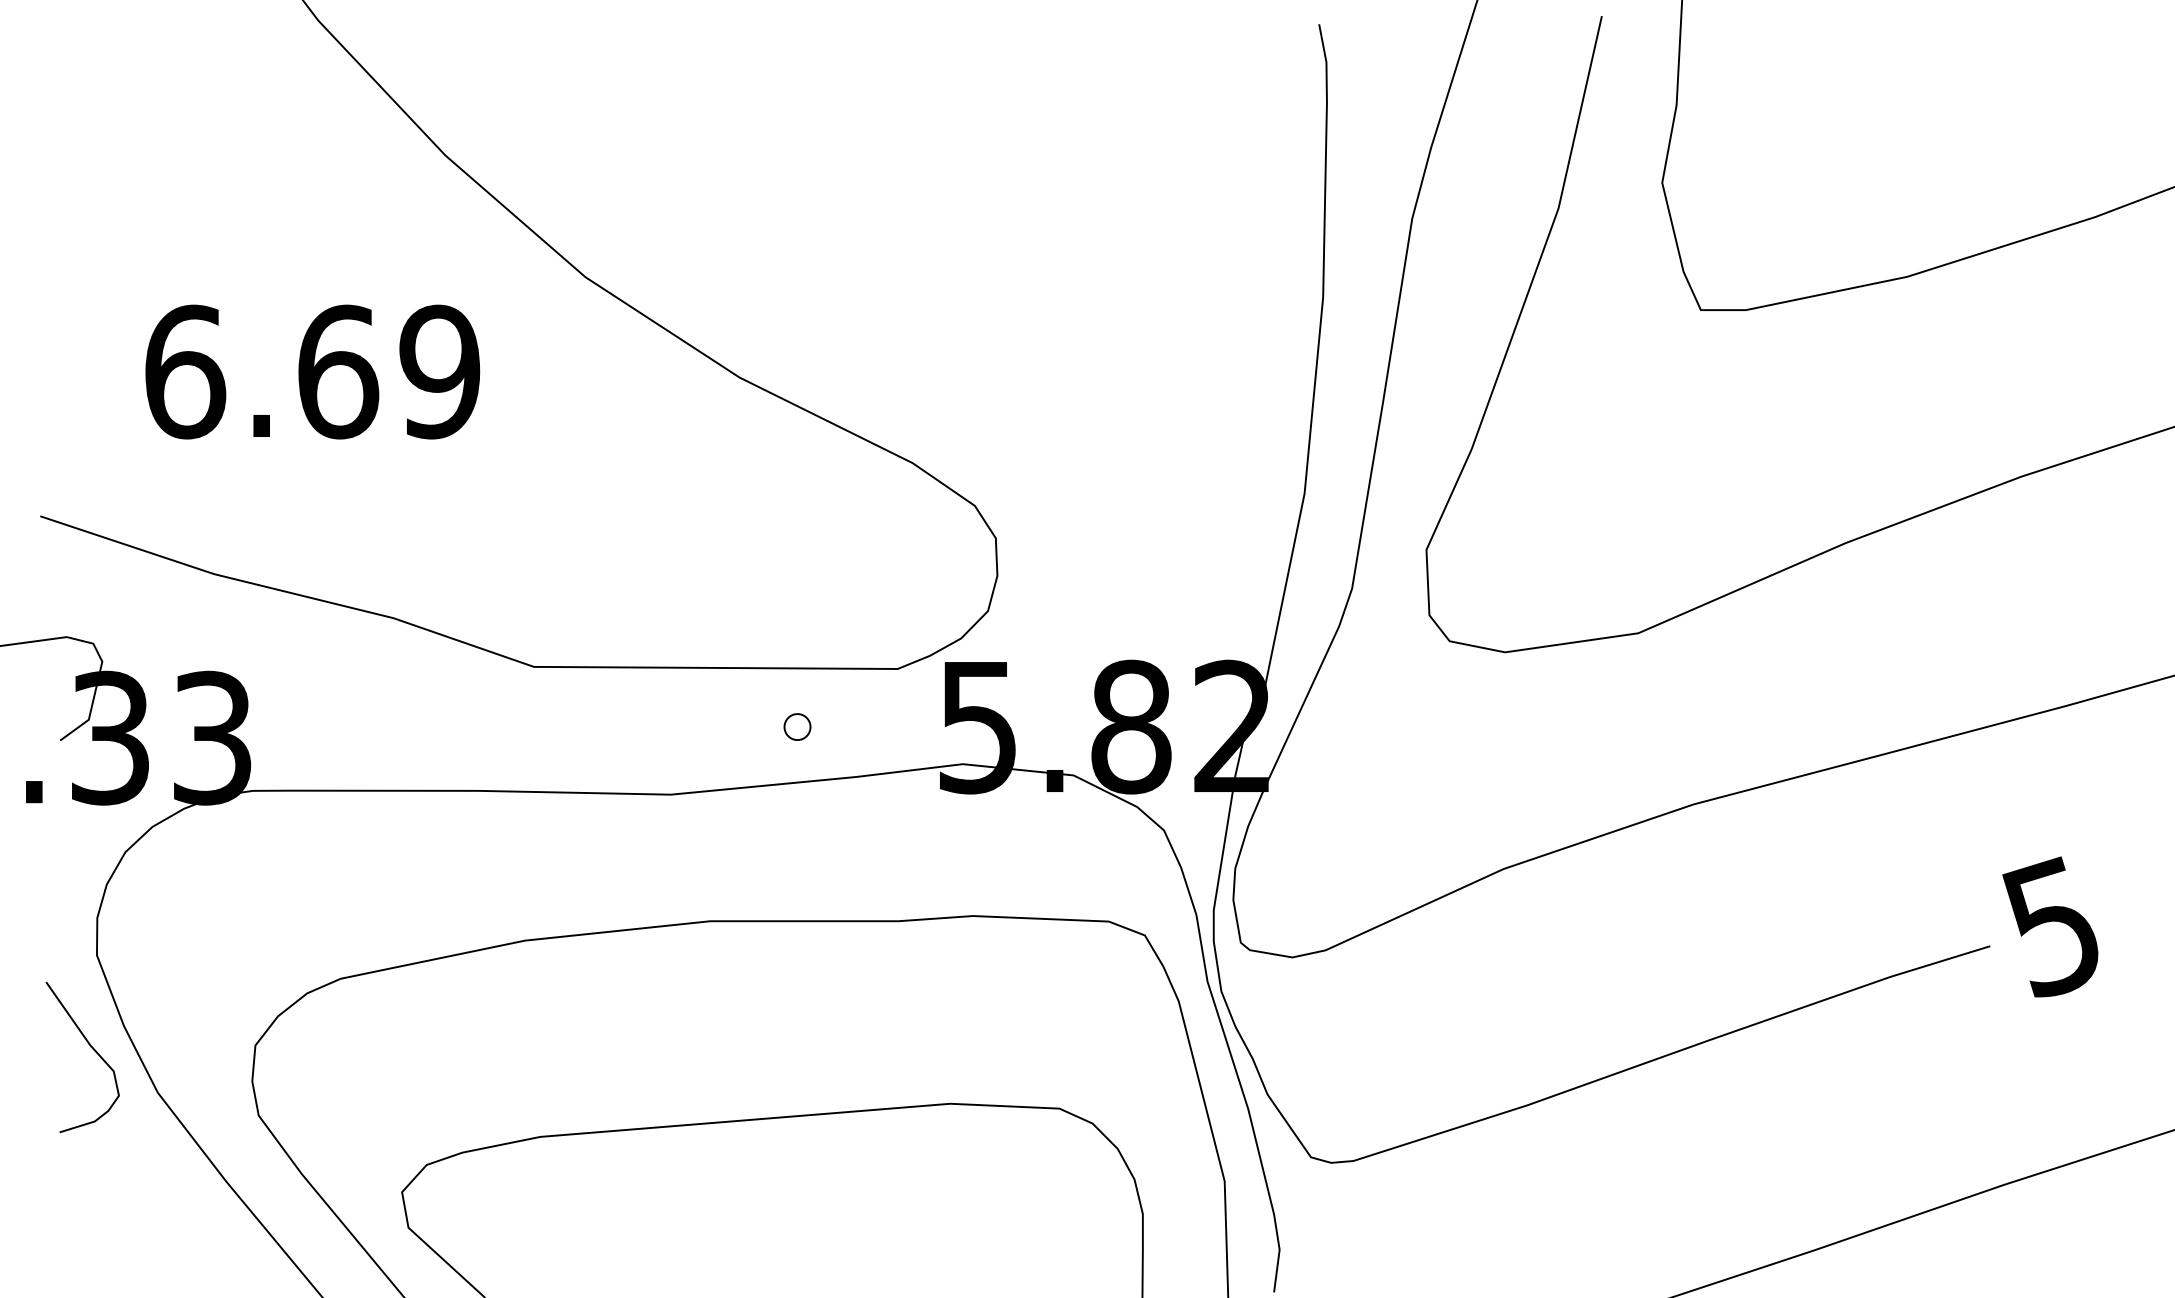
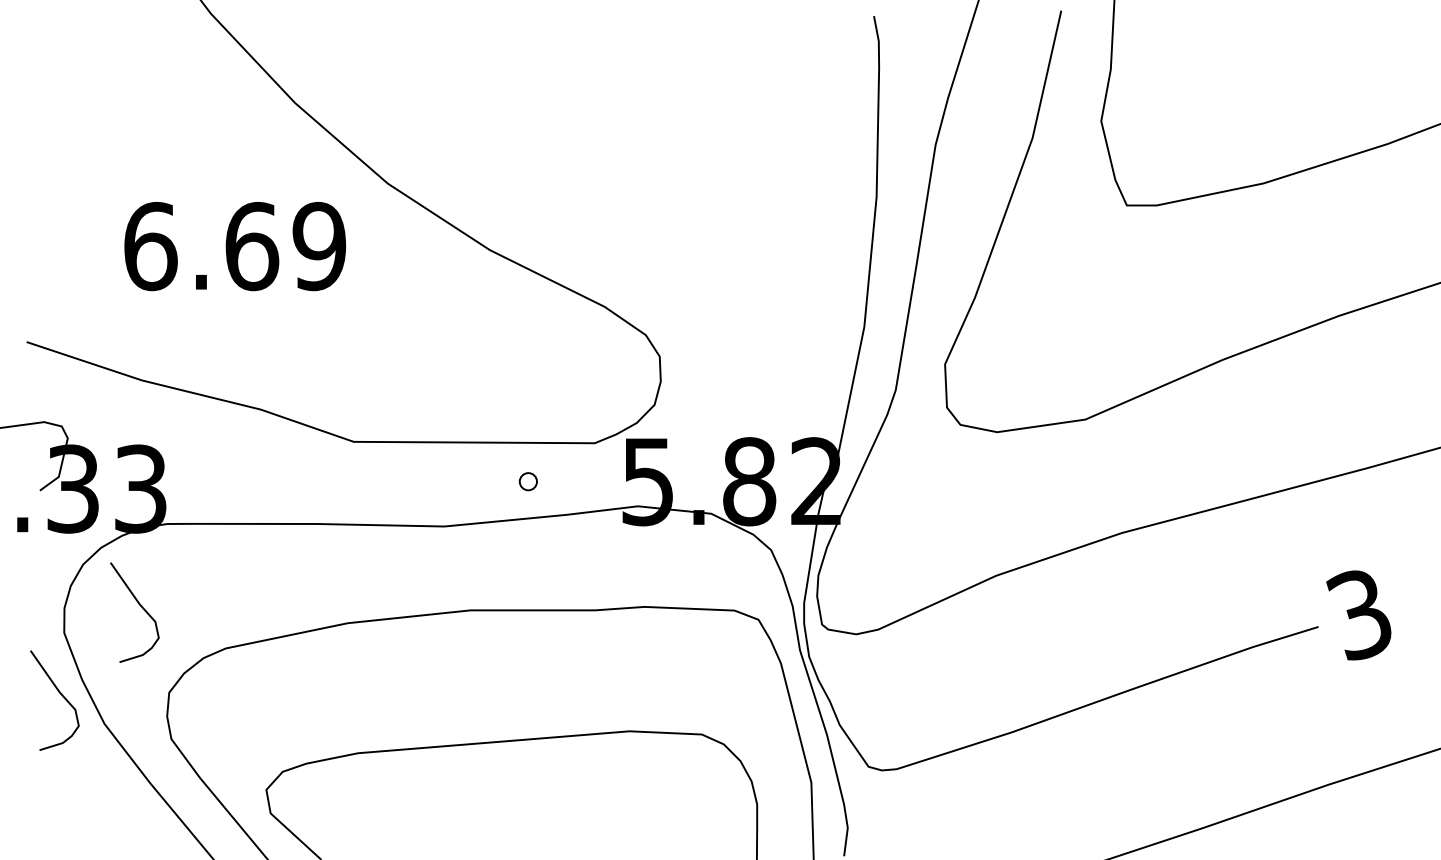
text: (313, 372) -> (235, 246), moved
curve: (212, 915) -> (140, 606), added
text: (2050, 925) -> (1358, 613), 5 -> 3

